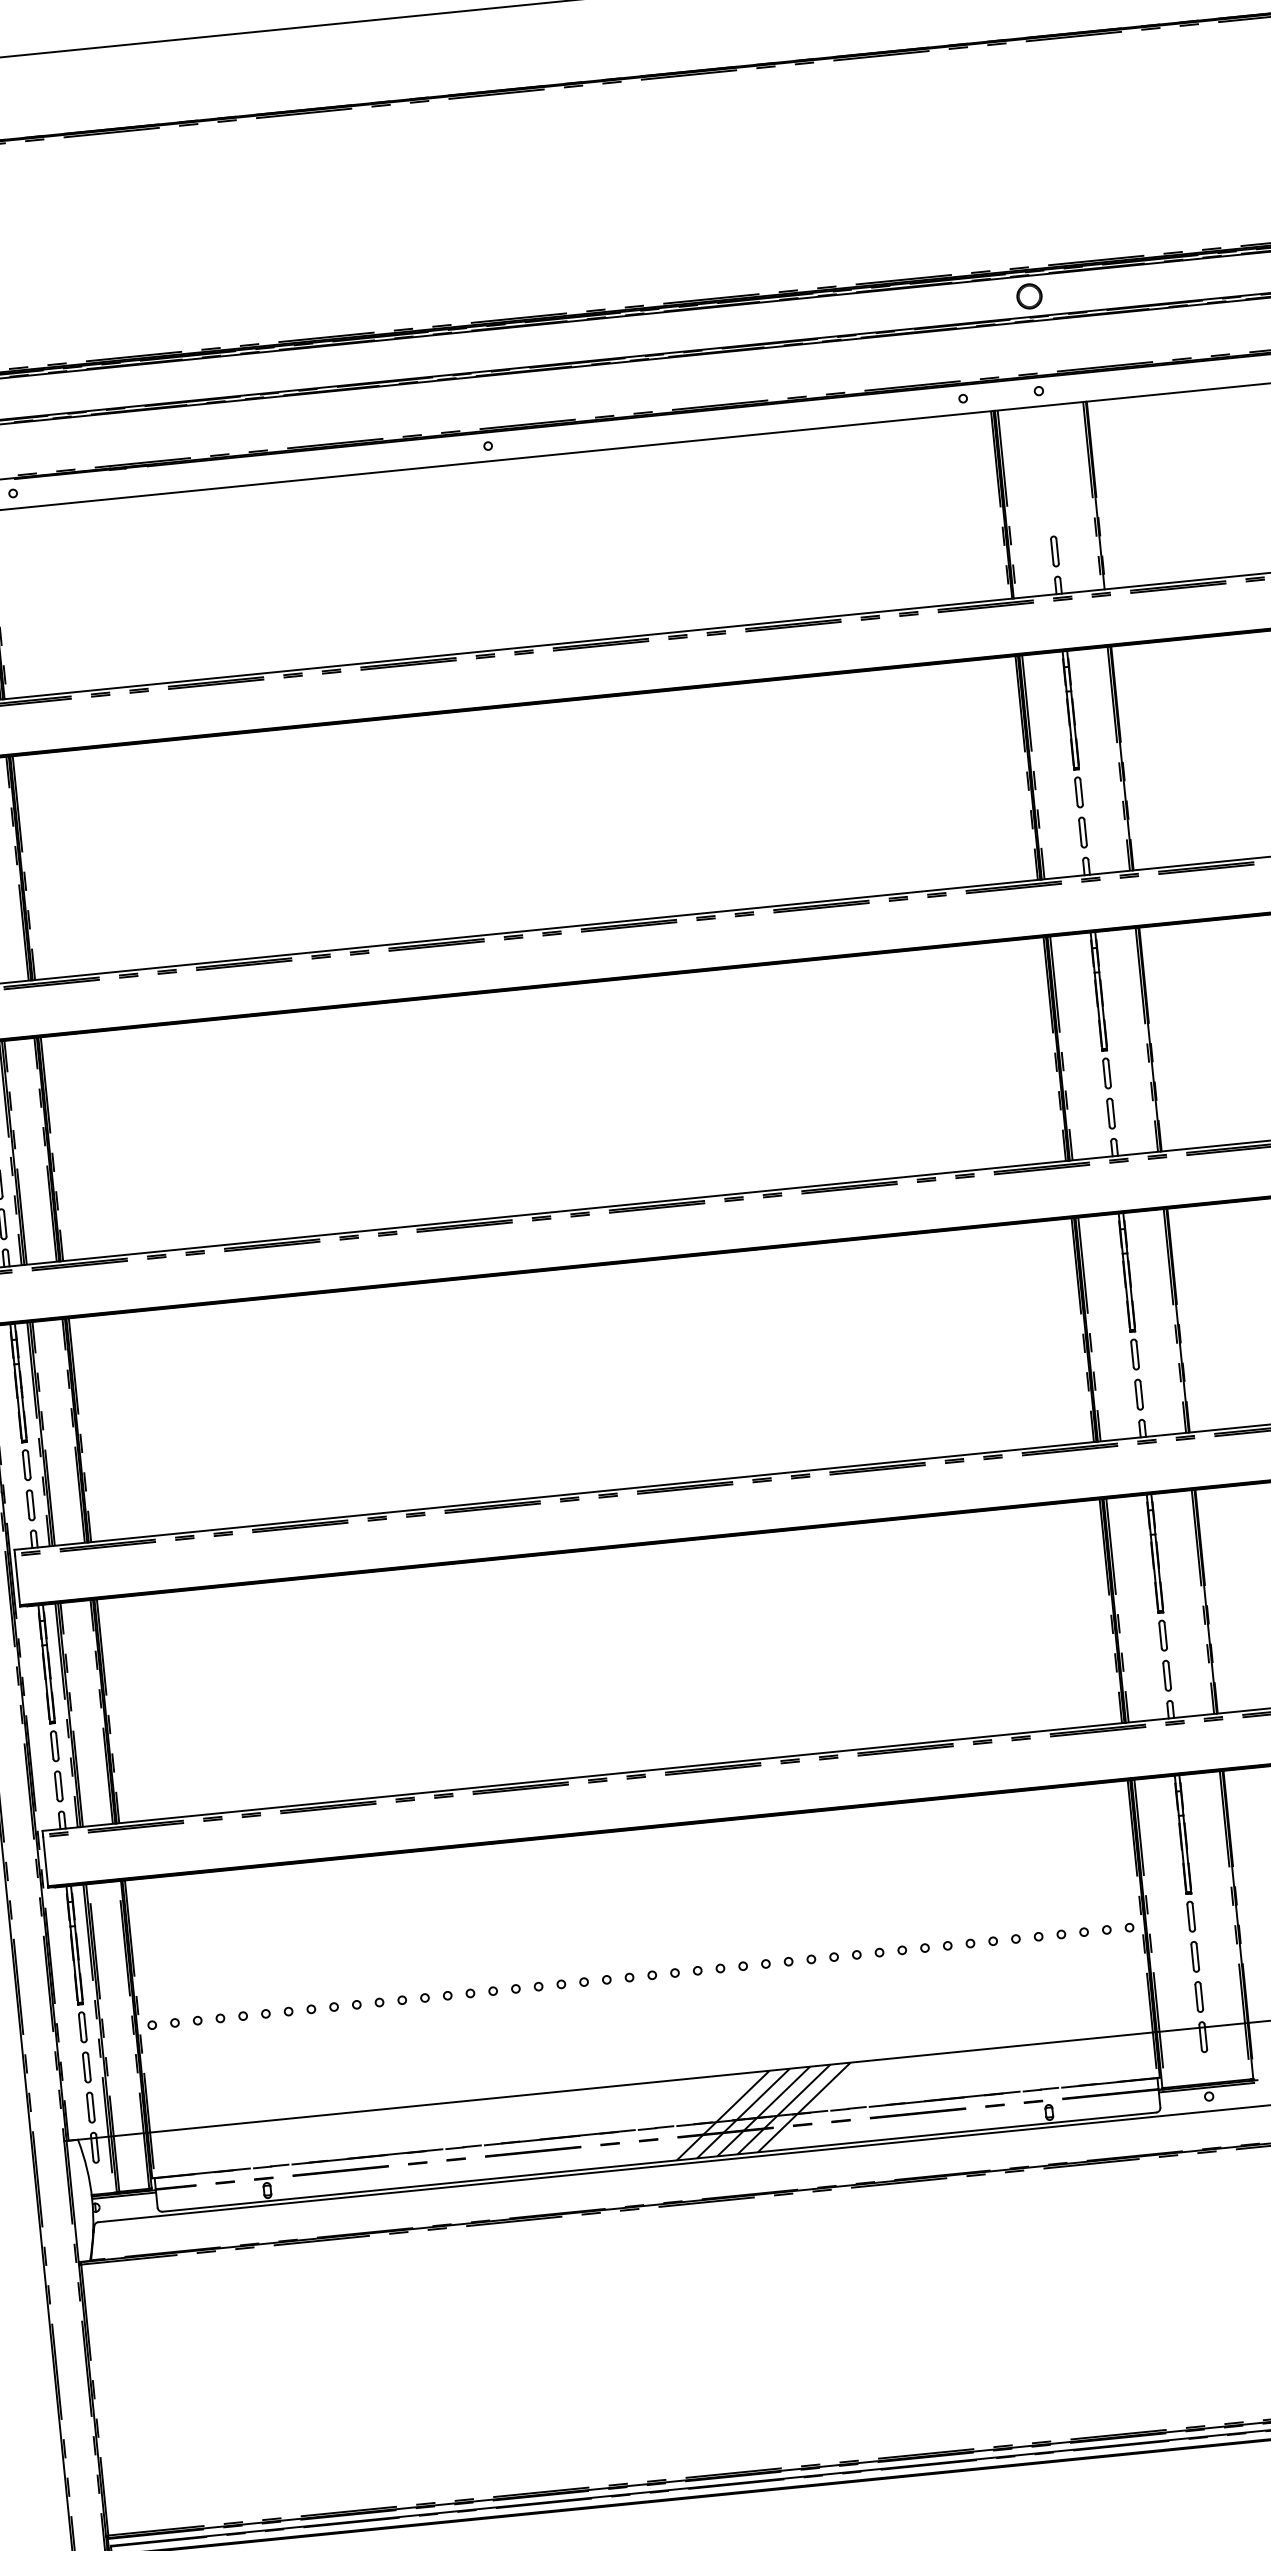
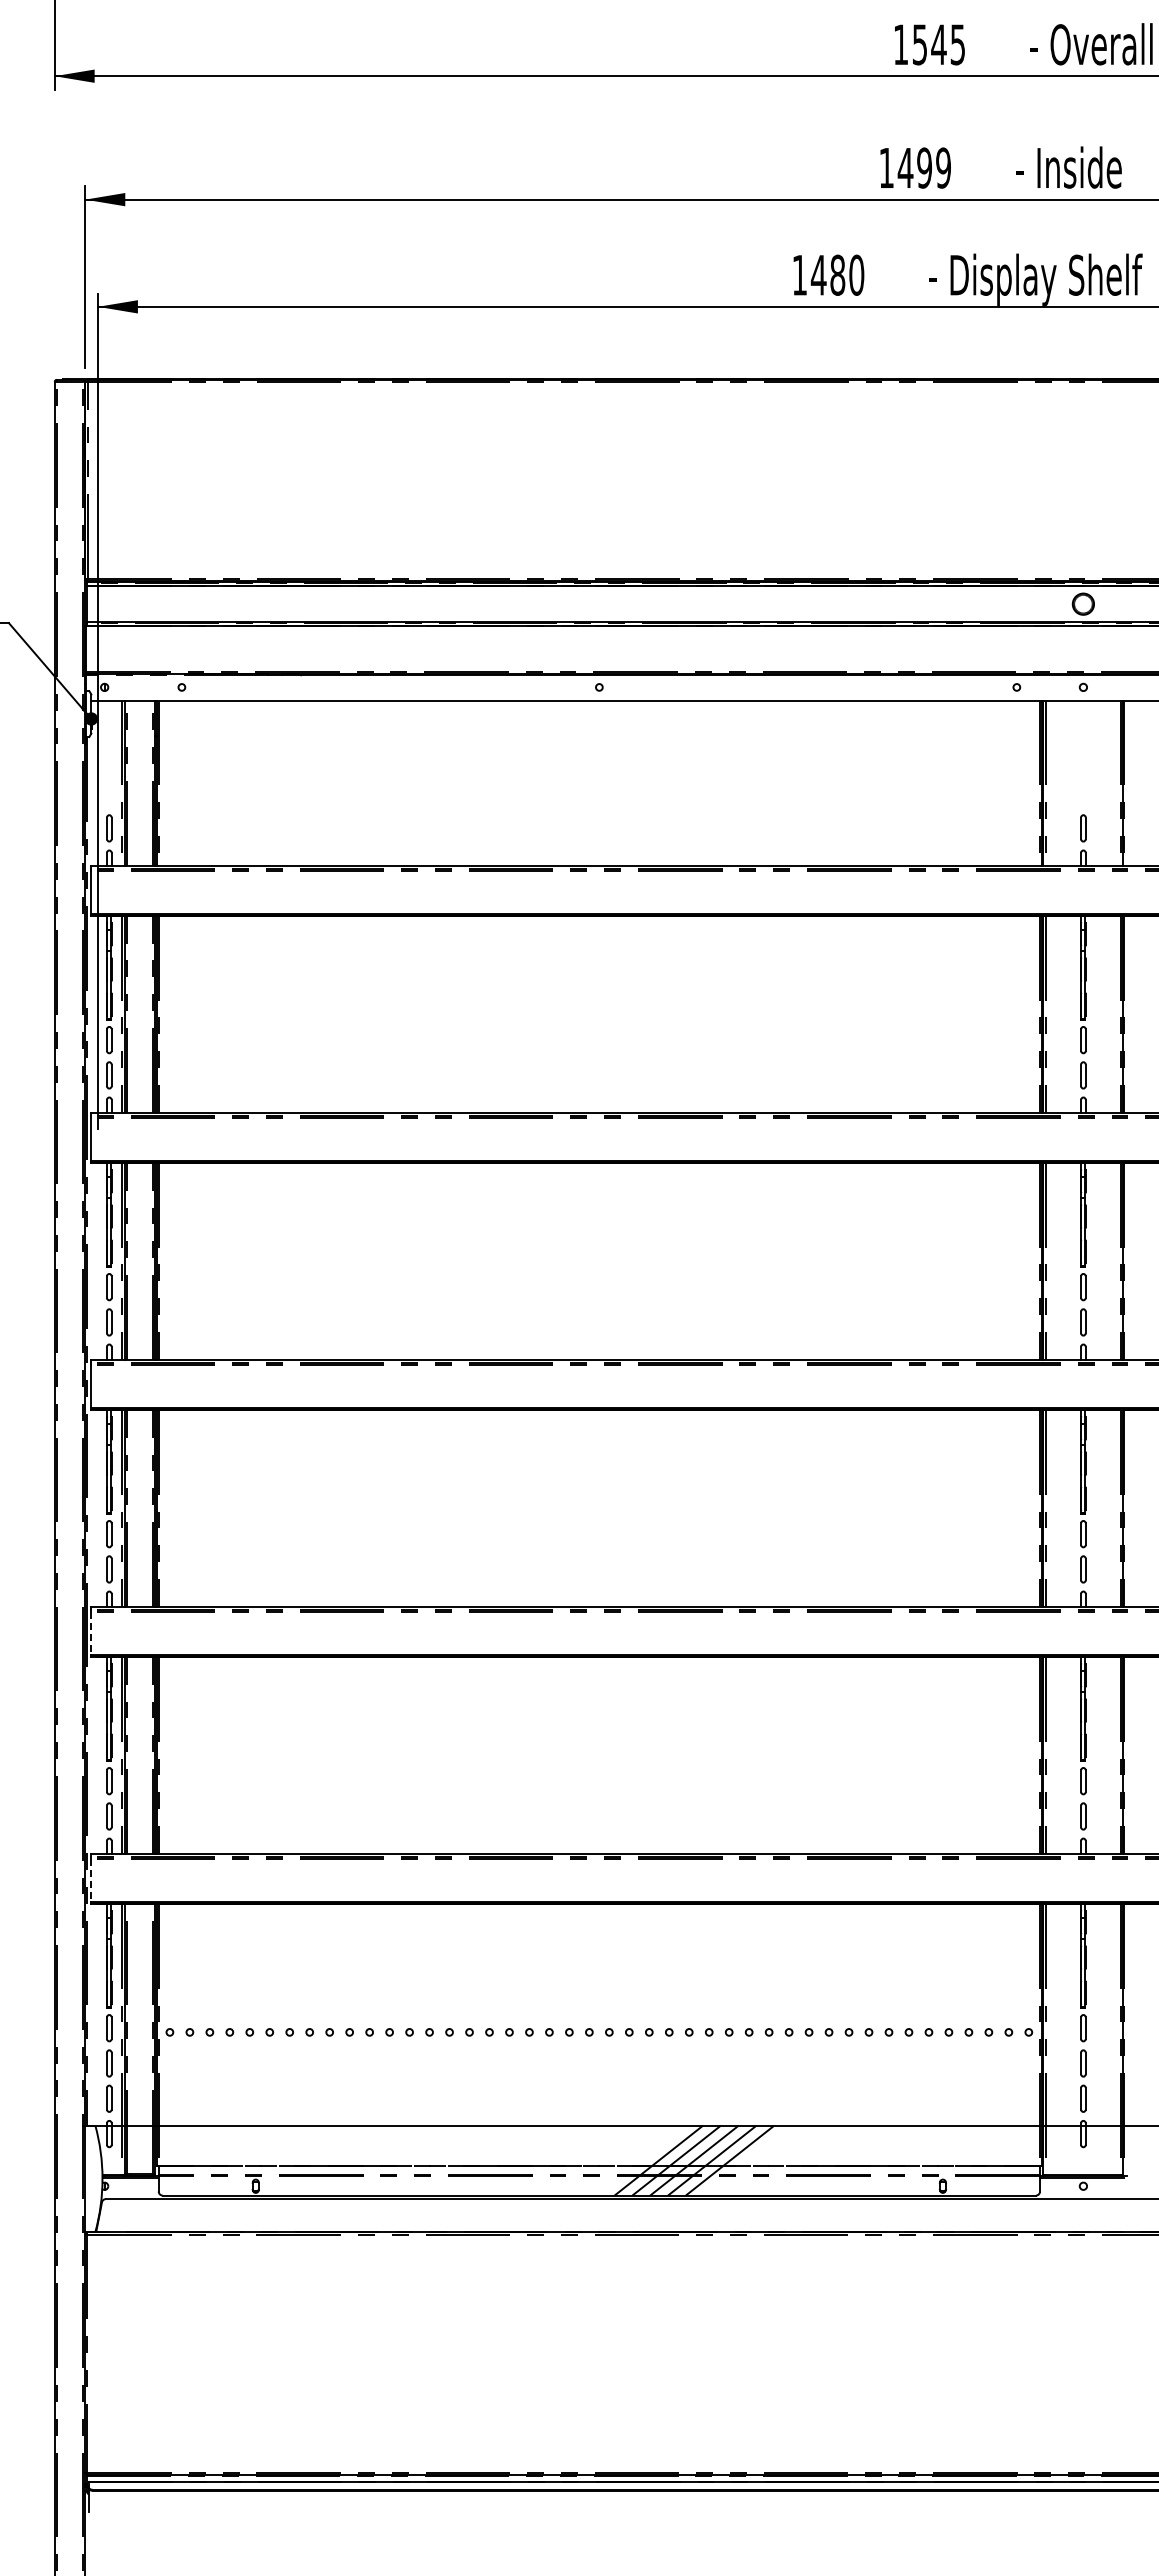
line: (17, 1580) -> (91, 1633), solid -> dashed
line: (45, 1861) -> (91, 1880), solid -> dashed

